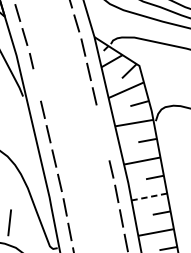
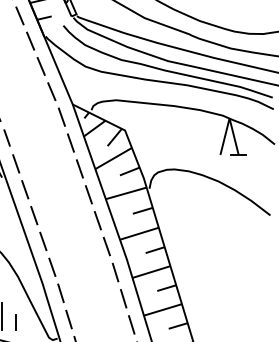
line: (37, 85) -> (16, 163), added
line: (102, 129) -> (92, 204), added
line: (149, 197) -> (151, 272), dashed -> solid
line: (21, 229) -> (15, 322), added

